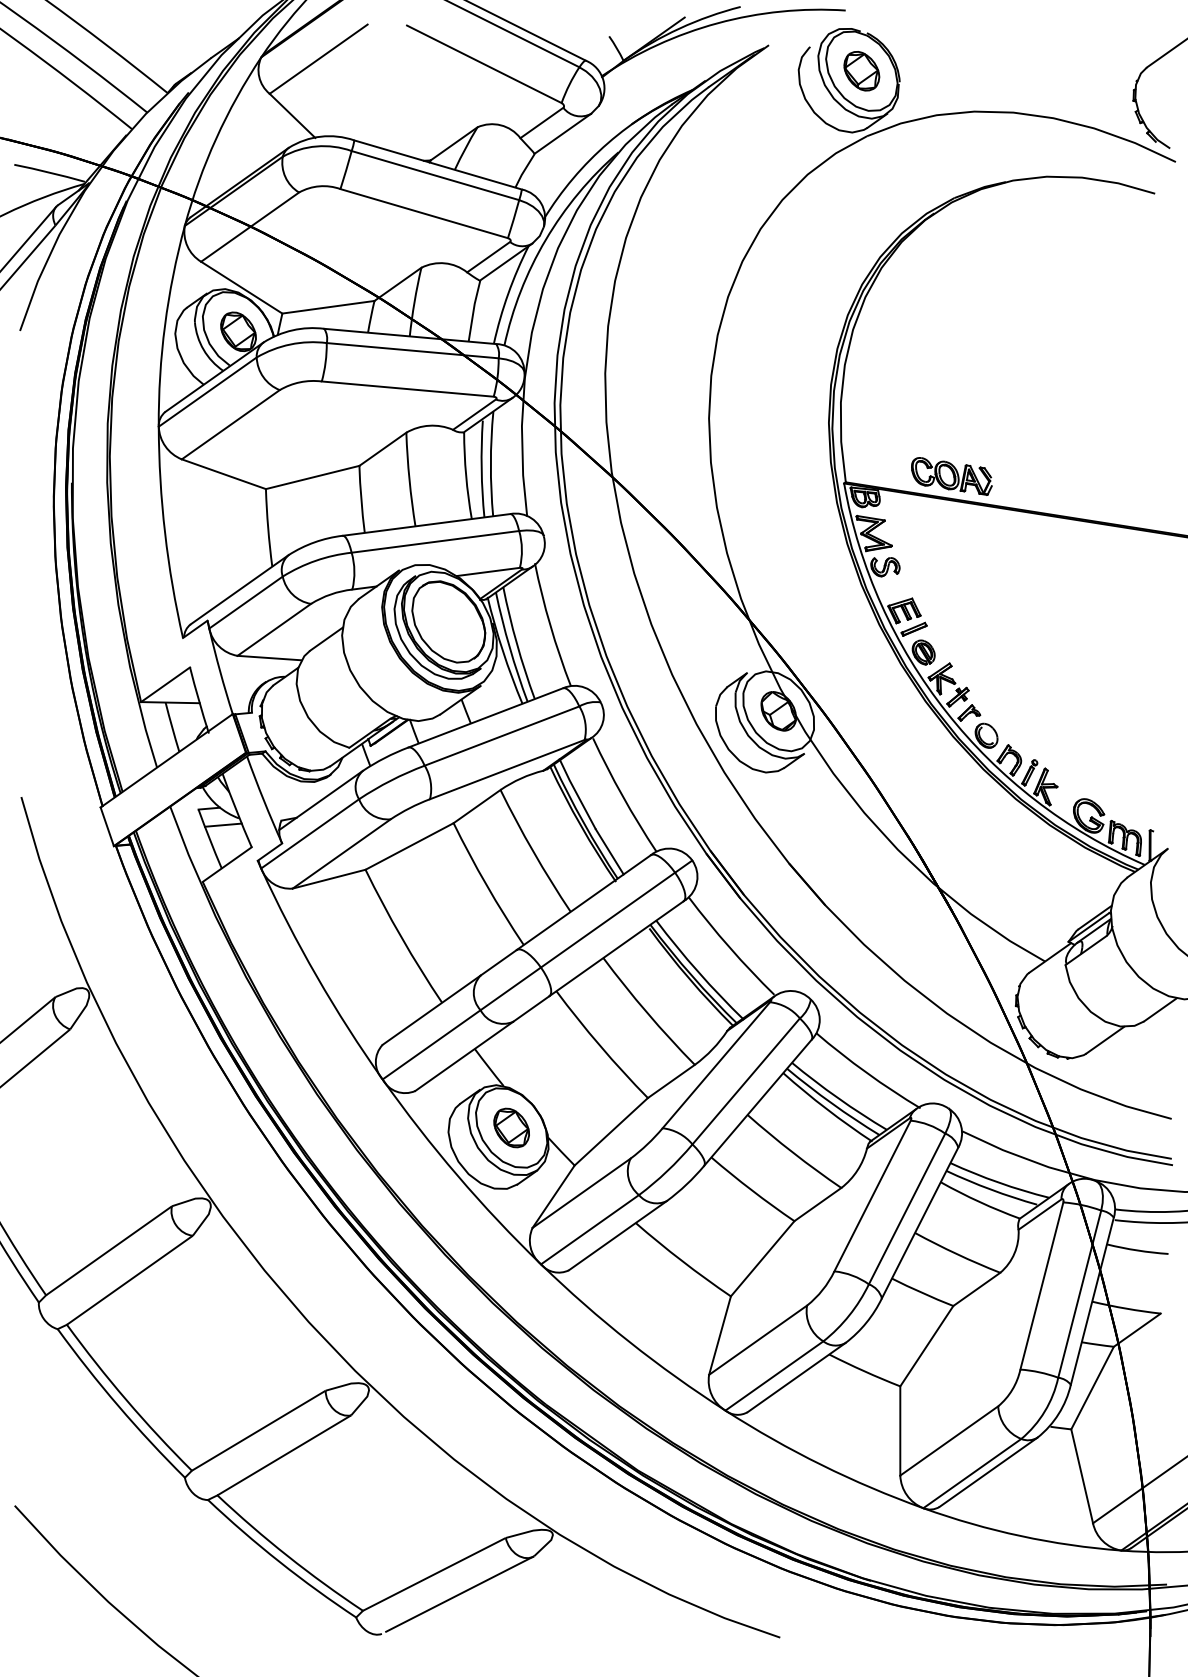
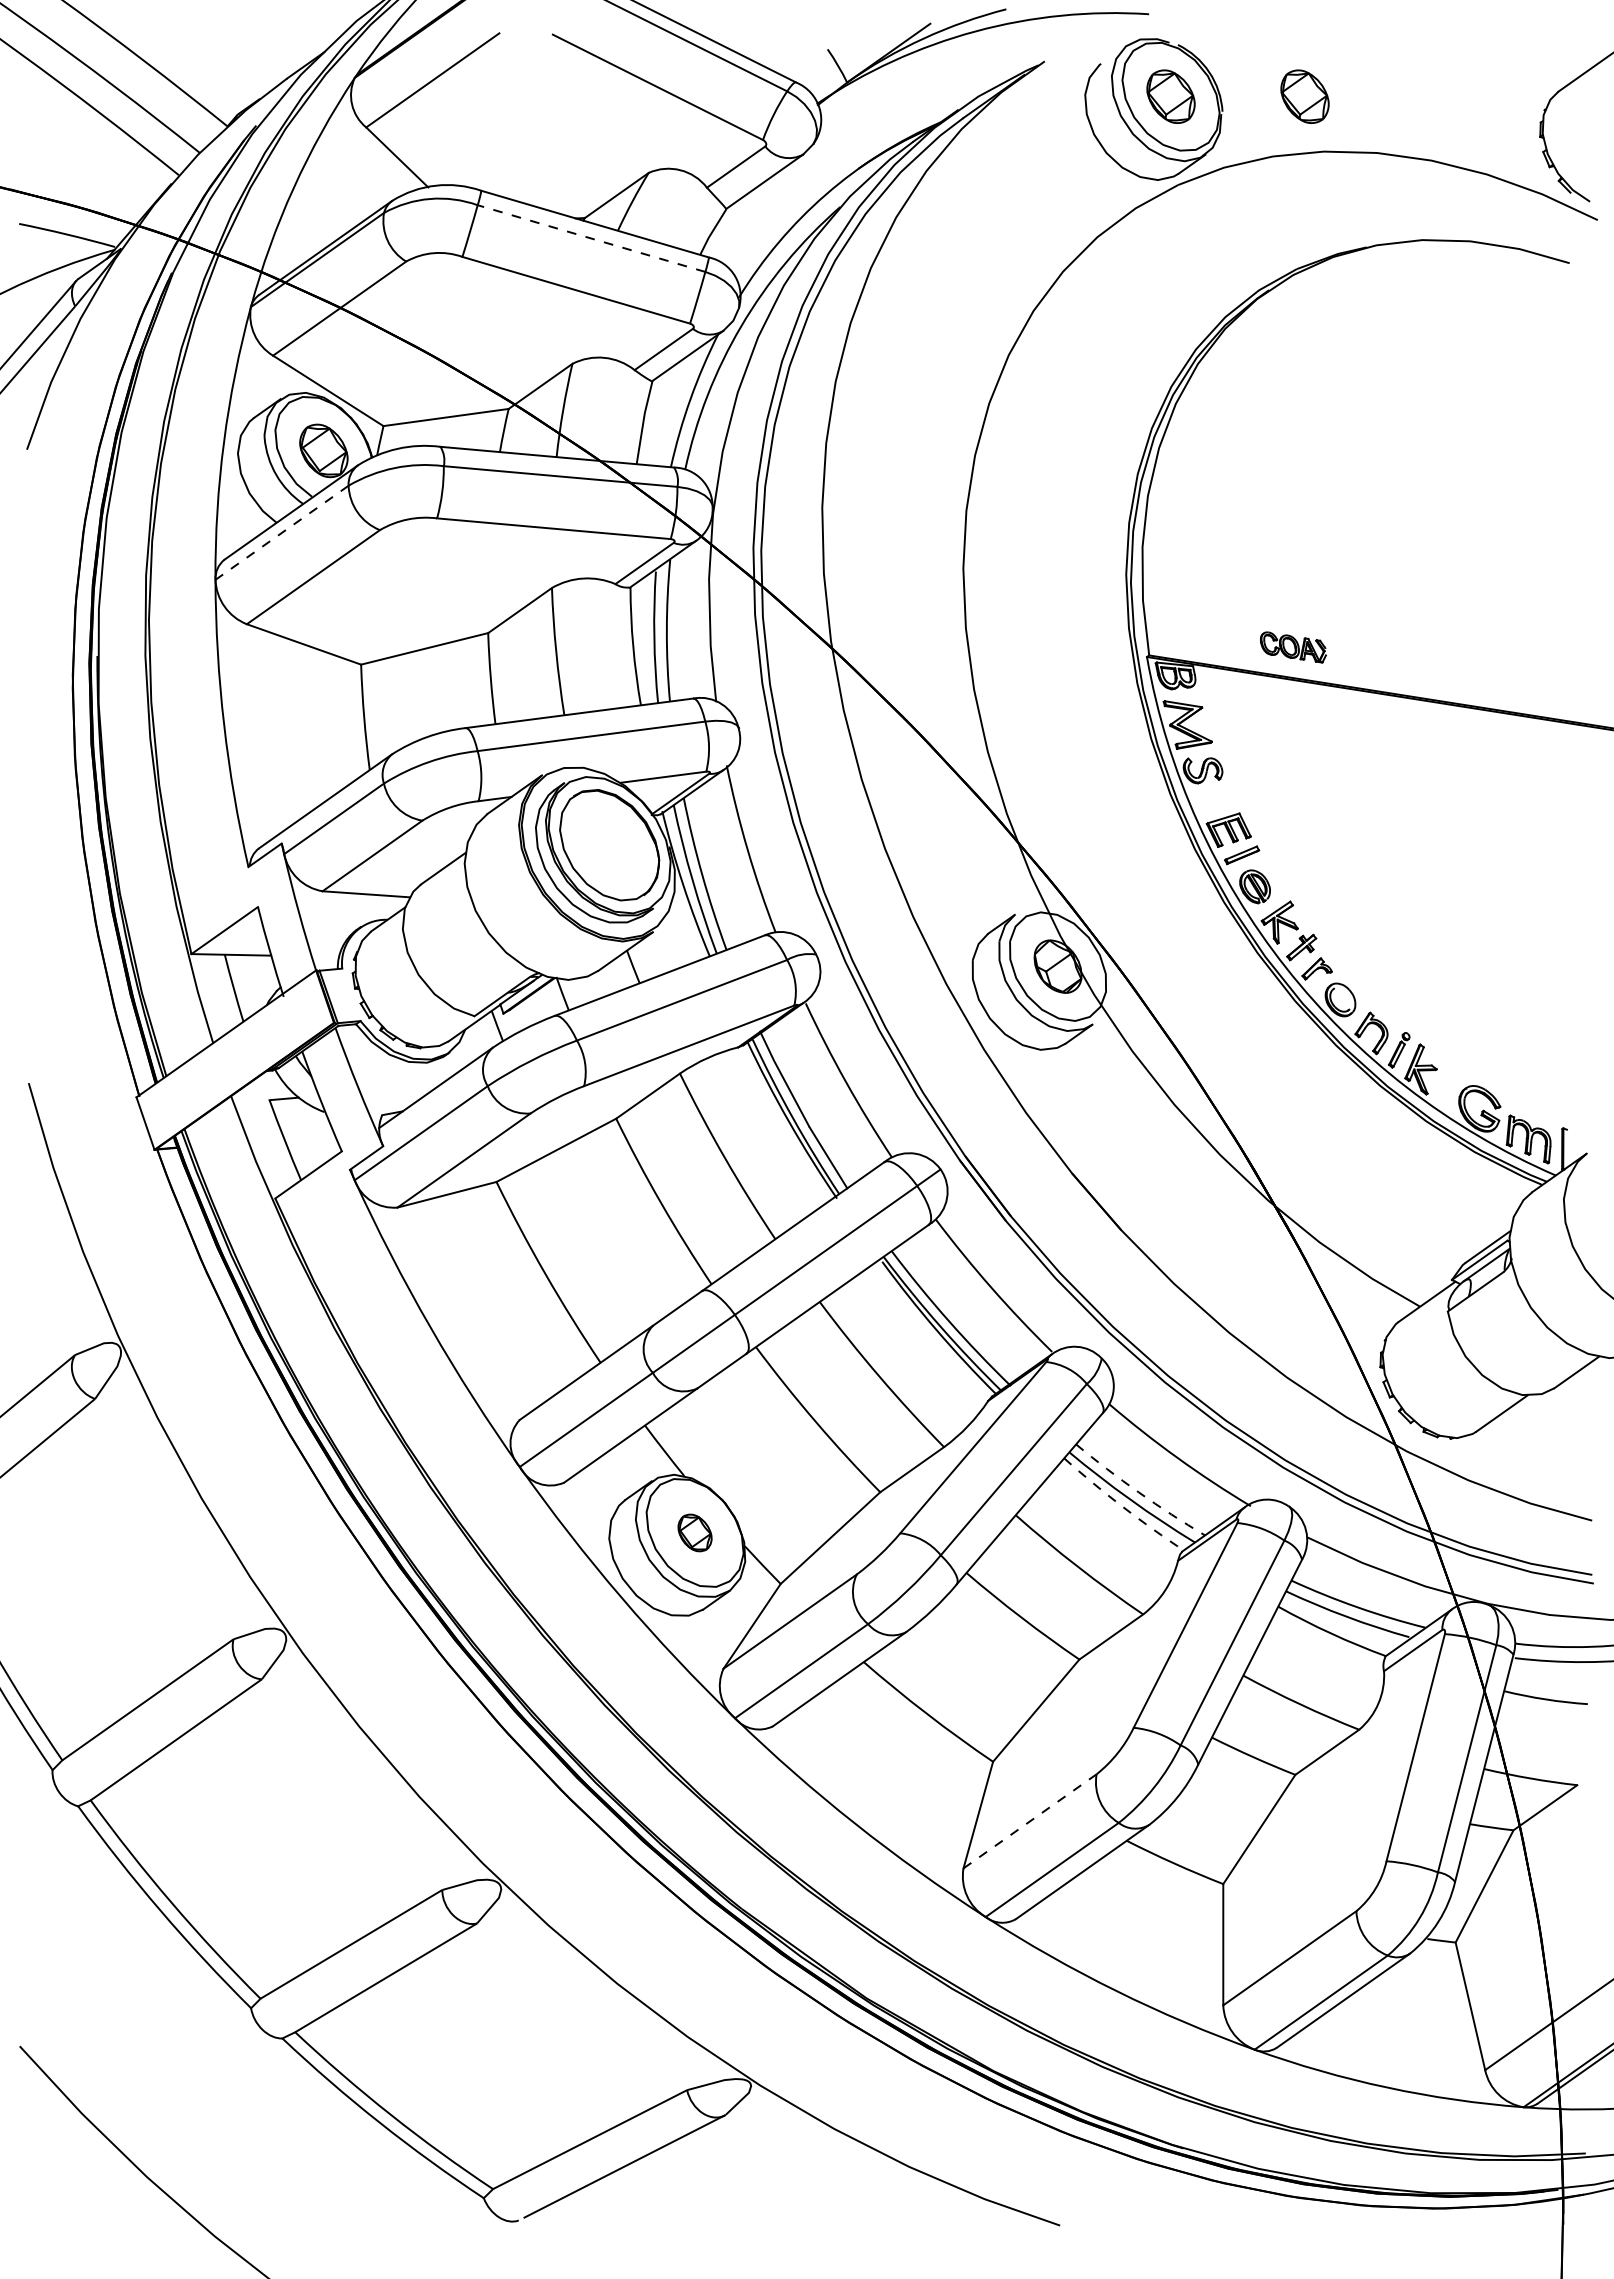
part: (960, 71) -> (1304, 96), added
line: (435, 175) -> (591, 238), solid -> dashed
line: (208, 391) -> (282, 532), solid -> dashed
part: (951, 476) -> (1293, 647), size x0.6
line: (223, 825) -> (303, 1121), removed
arc: (837, 1098) -> (1138, 1492), solid -> dashed
arc: (826, 1109) -> (1123, 1507), solid -> dashed
part: (511, 1127) -> (694, 1532), size x0.7
line: (758, 1340) -> (1030, 1821), solid -> dashed

